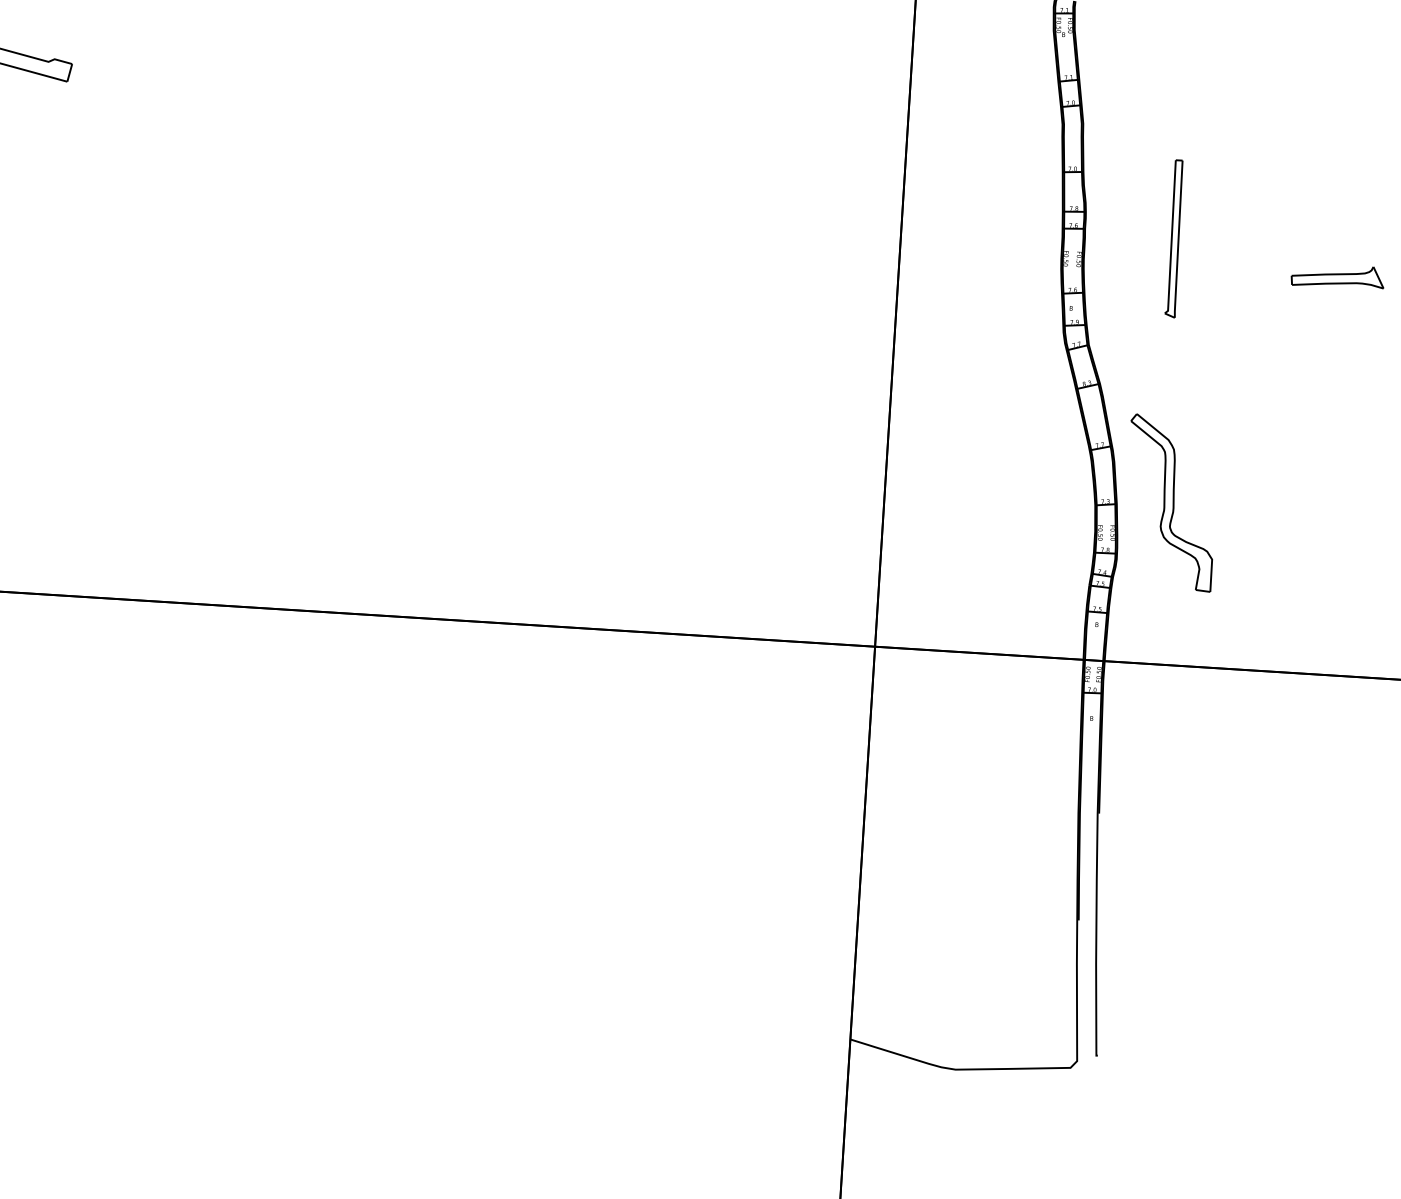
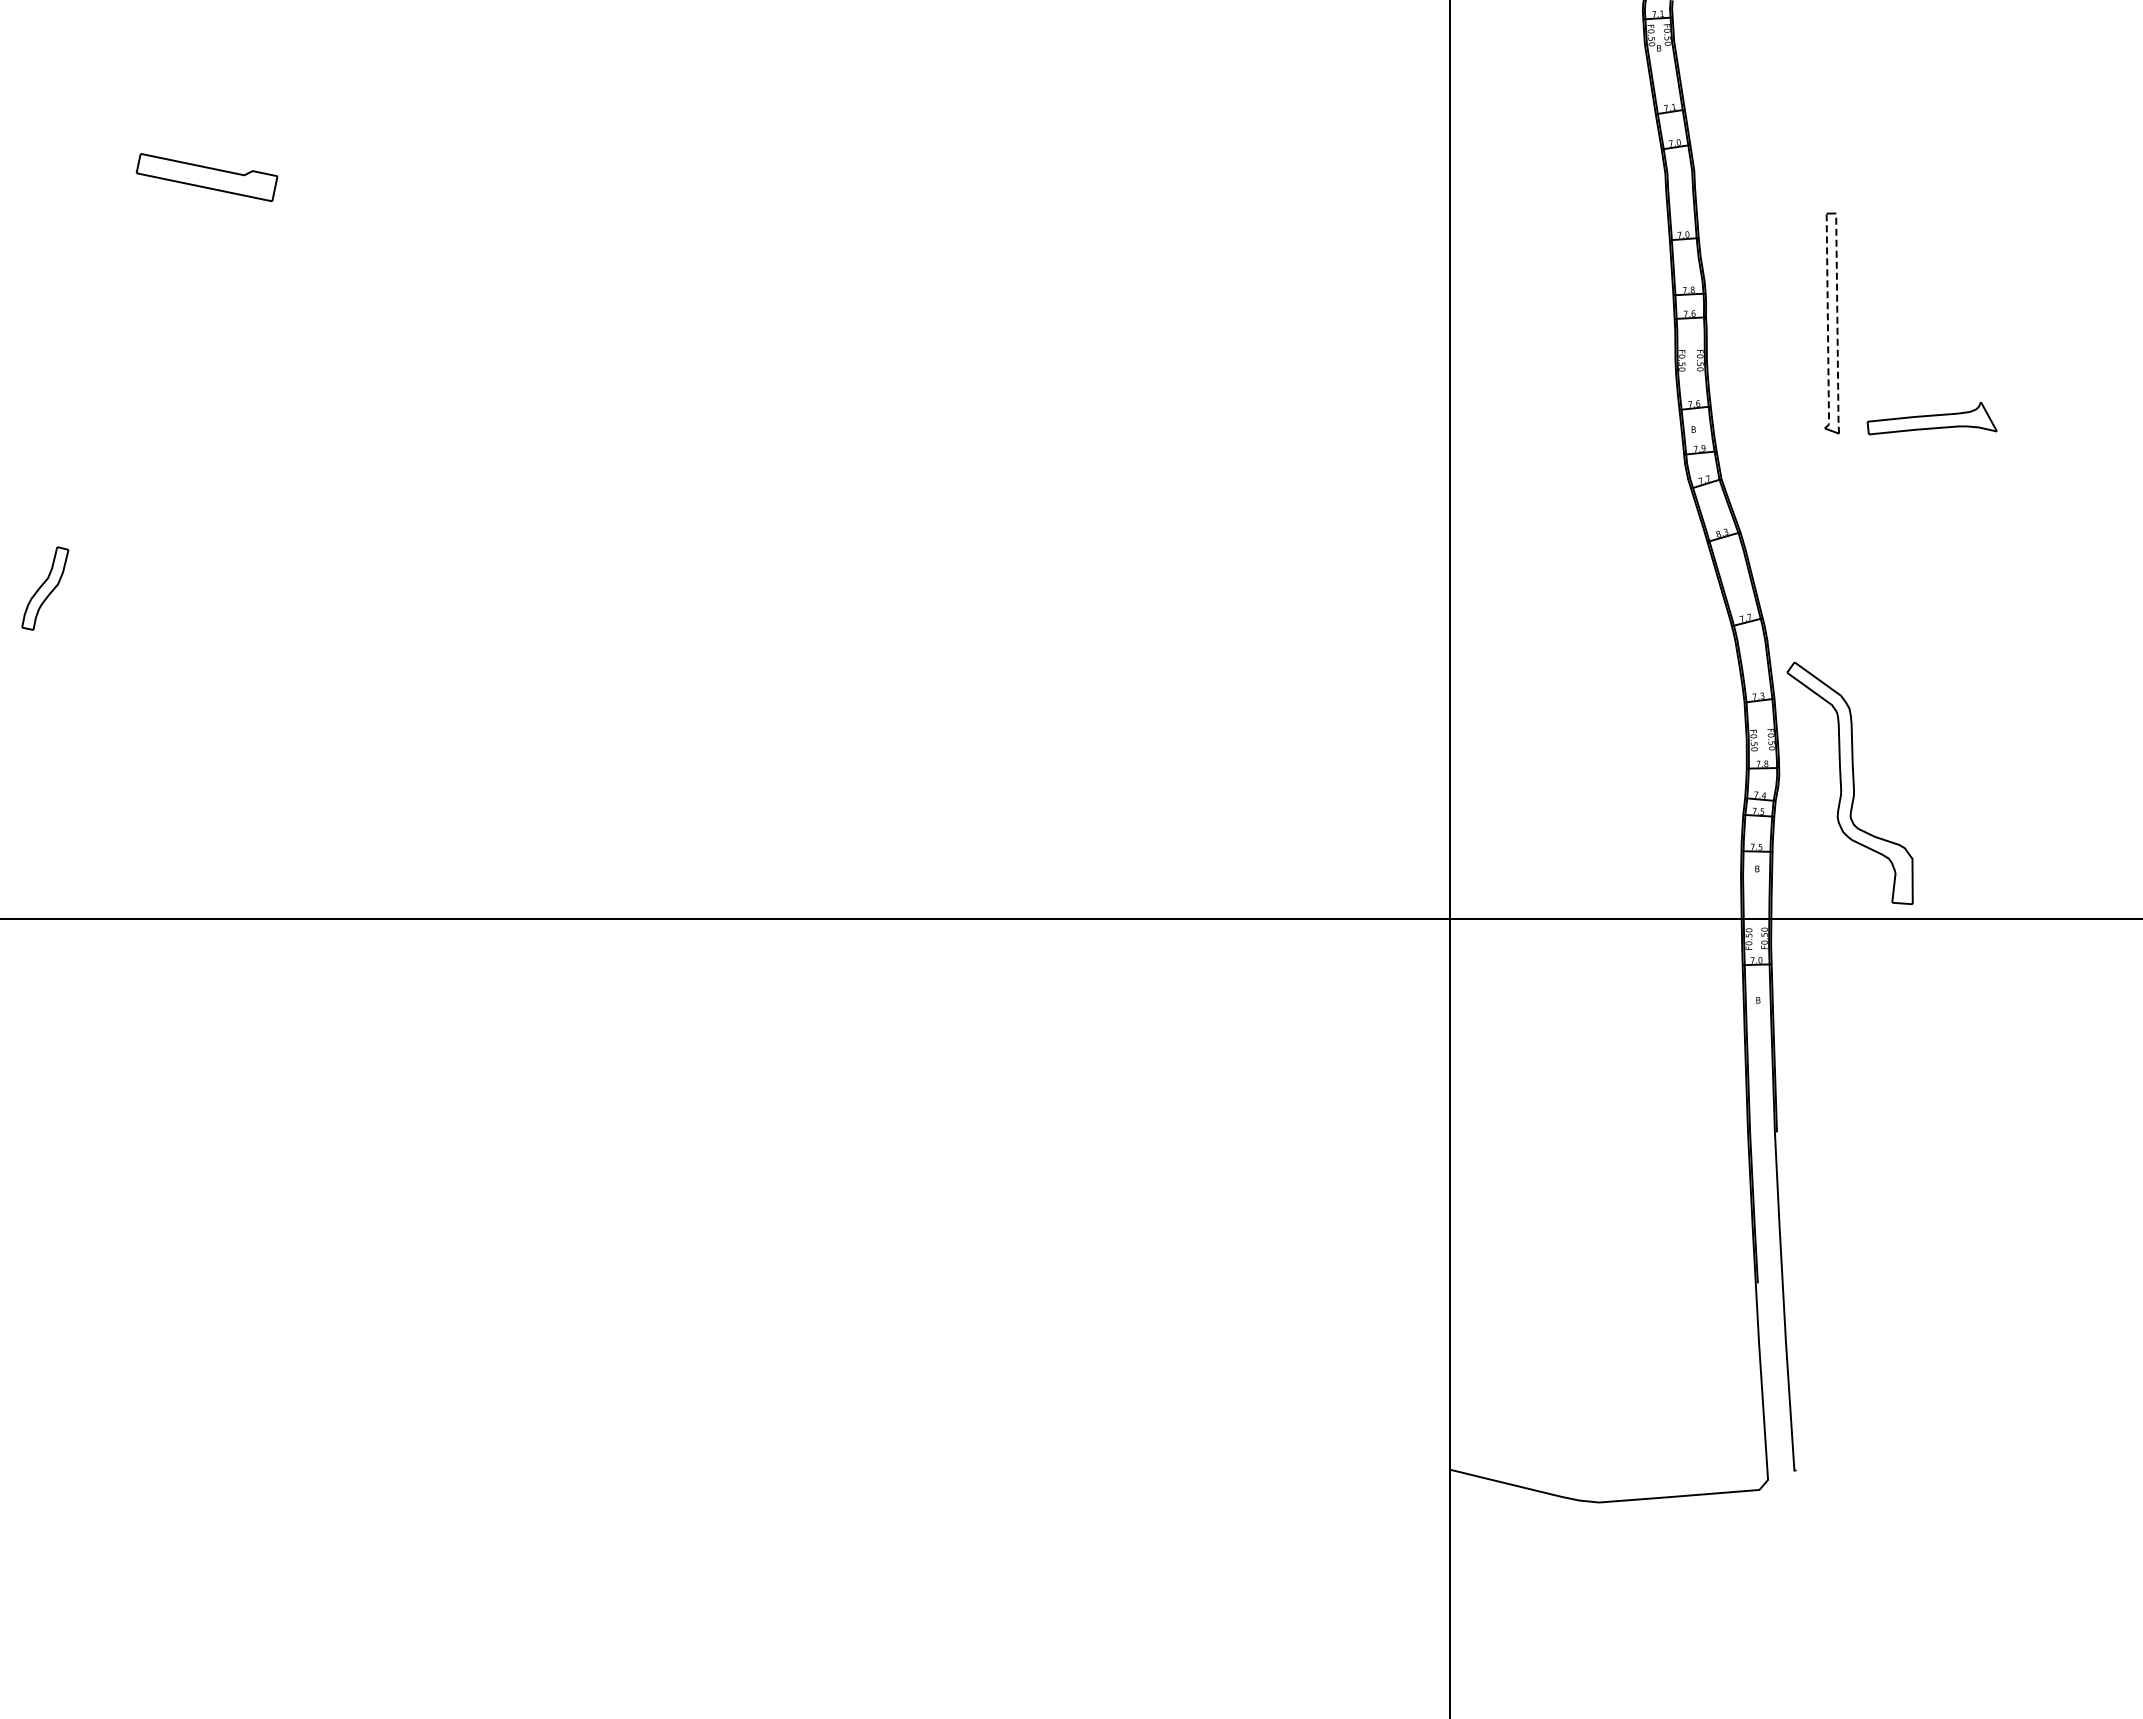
line: (1171, 237) -> (1827, 322), solid -> dashed
line: (1178, 239) -> (1837, 324), solid -> dashed
part: (1337, 276) -> (1931, 418), moved
part: (1170, 502) -> (1849, 783), moved

